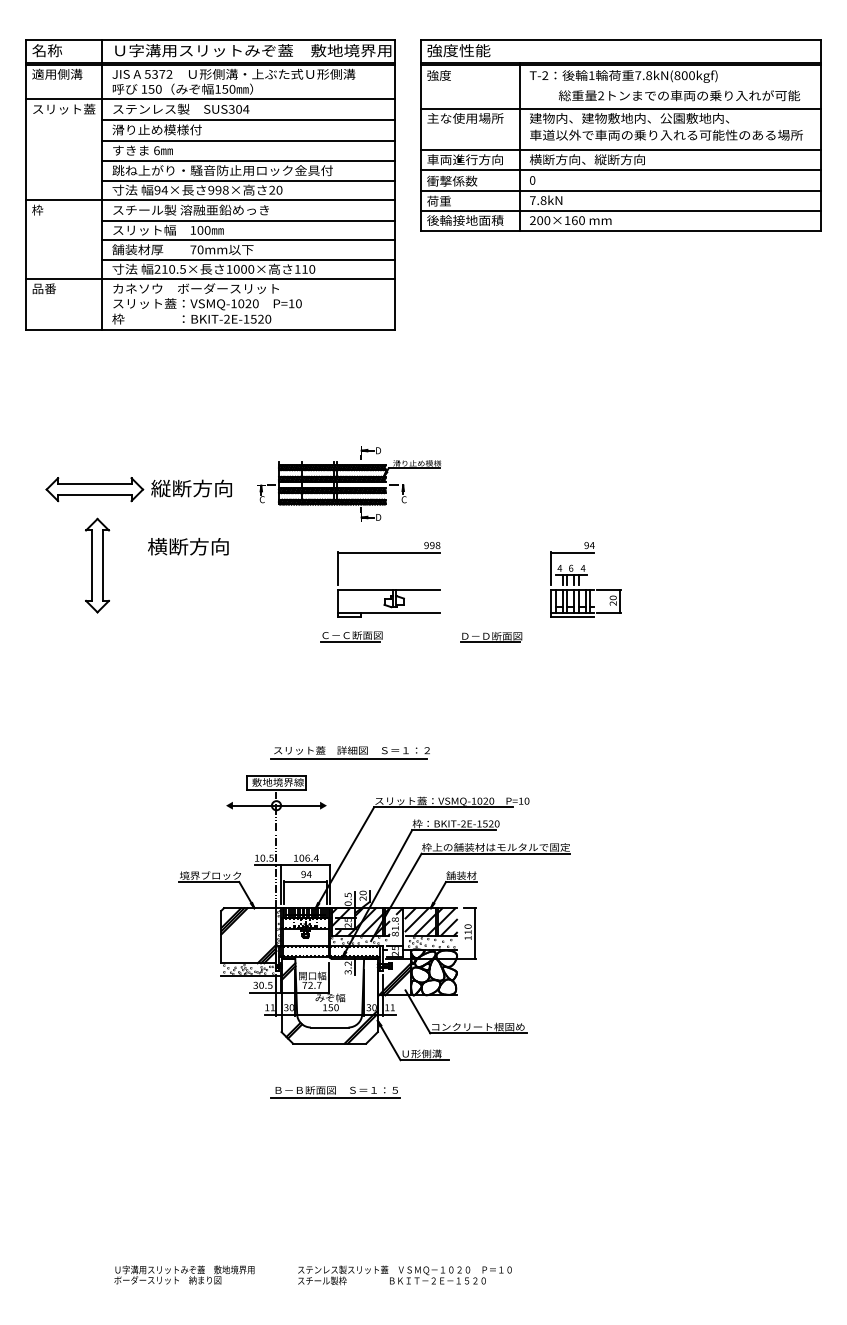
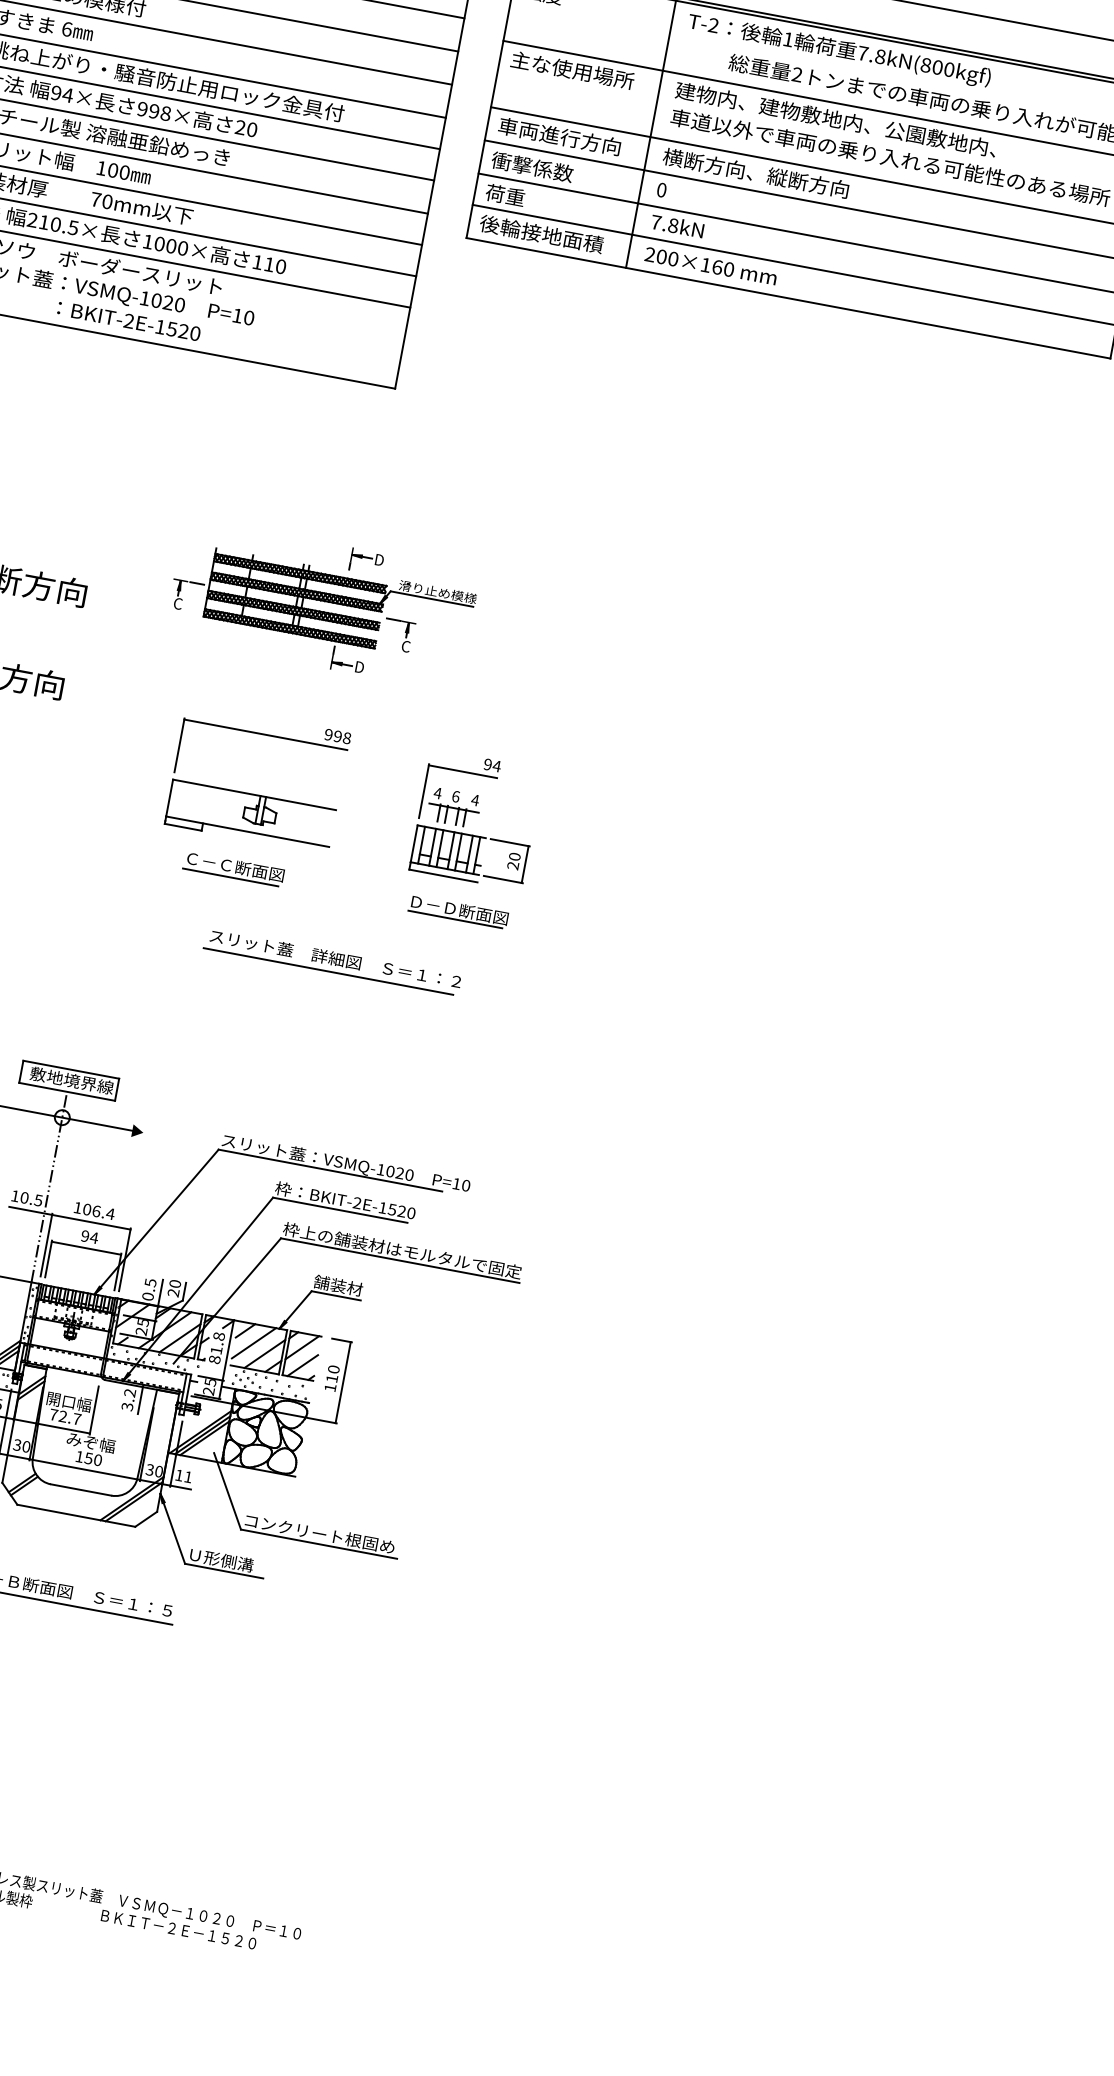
part: (349, 483) -> (323, 604), moved
part: (585, 579) -> (475, 818), moved
part: (388, 589) -> (254, 794), moved
part: (349, 752) -> (331, 961), moved

